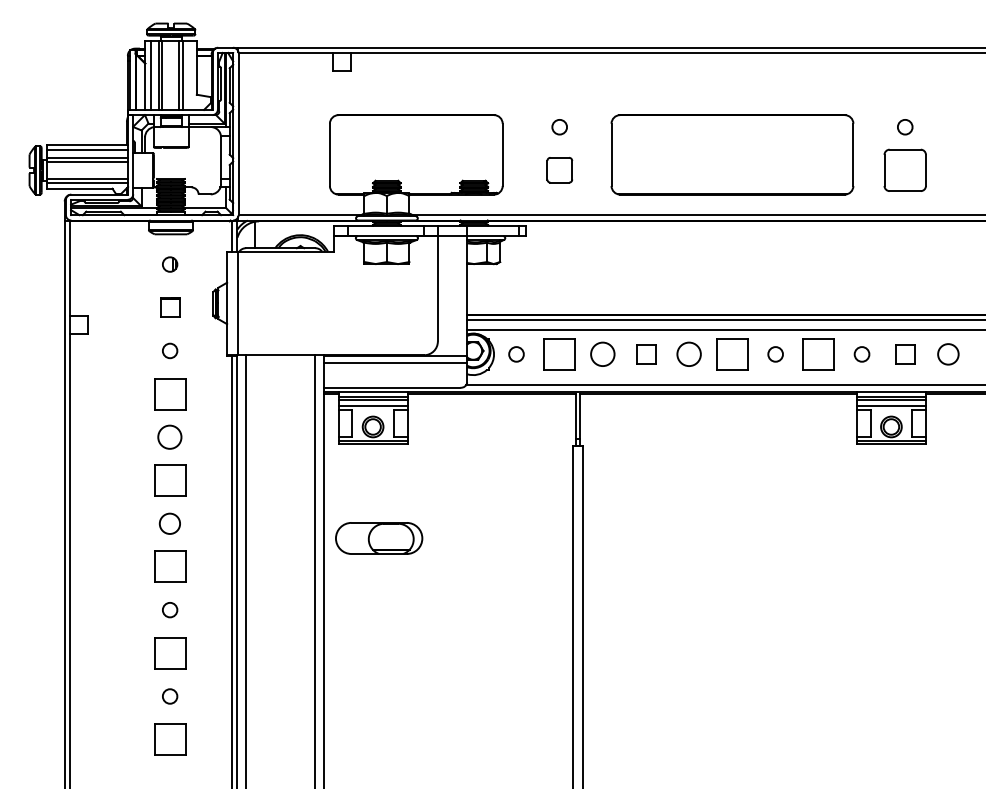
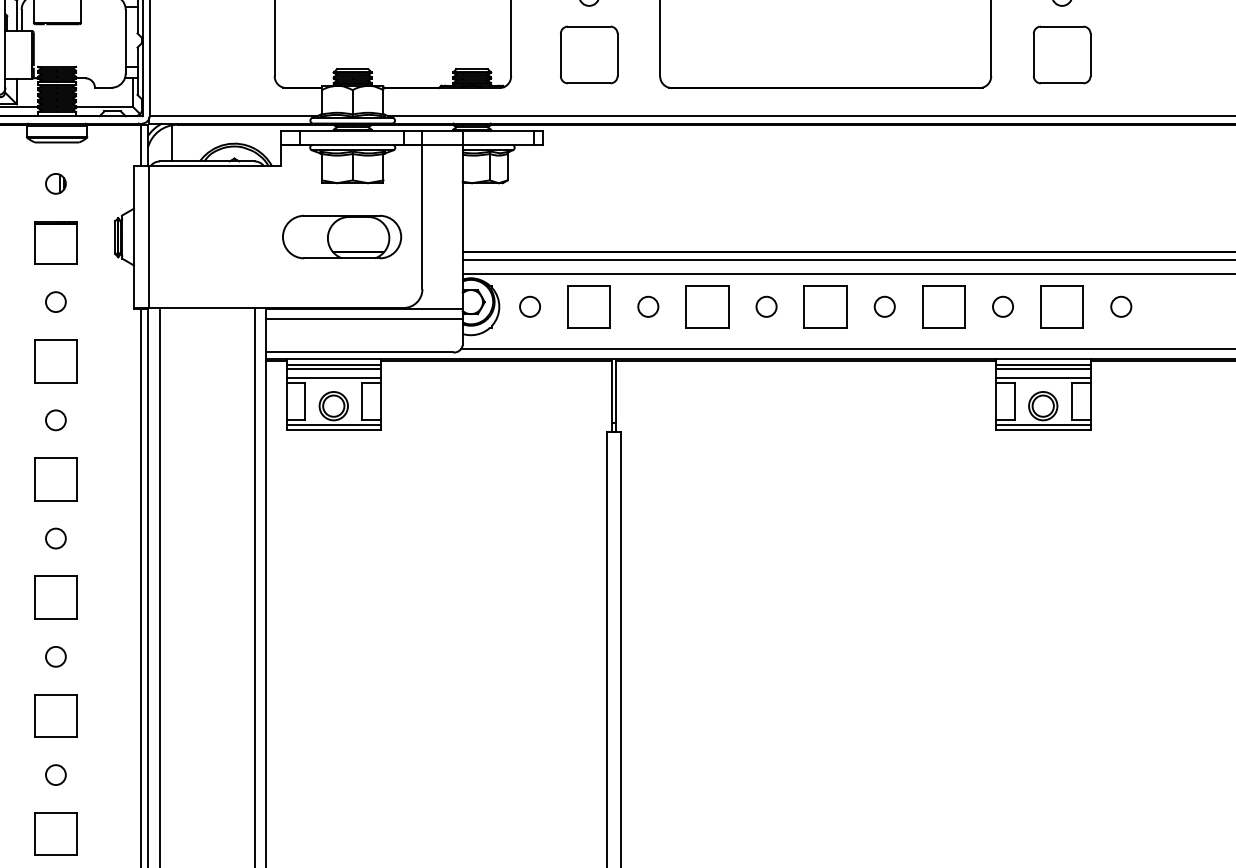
part: (559, 169) -> (588, 53), size x1.67
part: (170, 307) -> (56, 242), size x1.67
circle: (602, 354) -> (647, 306), size x0.62
part: (646, 354) -> (708, 306), size x1.67
circle: (689, 354) -> (766, 306), size x0.62
part: (905, 354) -> (1062, 306), size x1.67
circle: (948, 354) -> (1121, 306), size x0.71
circle: (170, 437) -> (56, 420), size x0.62
circle: (170, 523) -> (56, 538), size x0.71
part: (379, 538) -> (342, 237), moved

